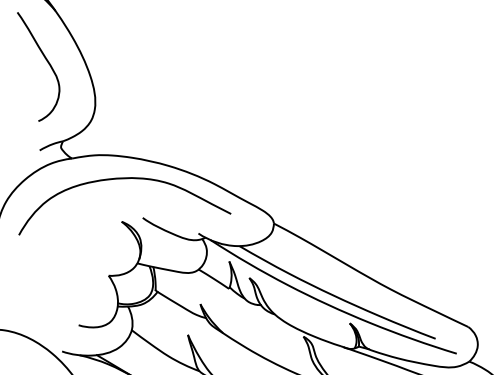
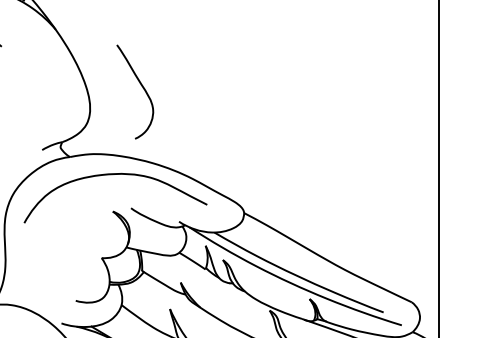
curve: (47, 62) -> (142, 88), moved

